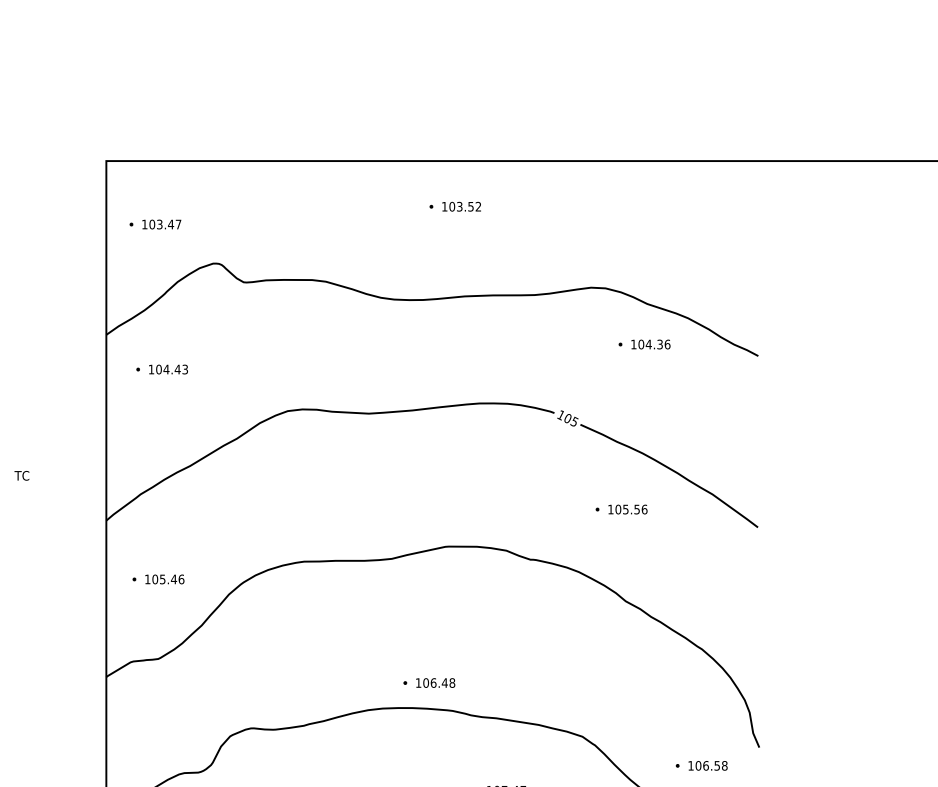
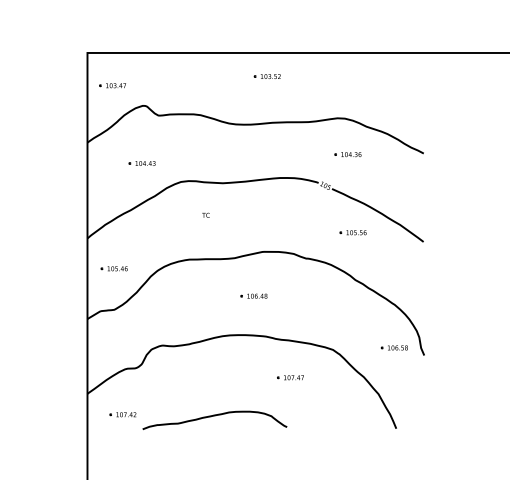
part: (643, 344) -> (347, 154), moved
part: (160, 369) -> (141, 163), moved
text: (21, 474) -> (205, 214), moved
part: (428, 681) -> (253, 295), moved
part: (699, 764) -> (393, 347), moved

